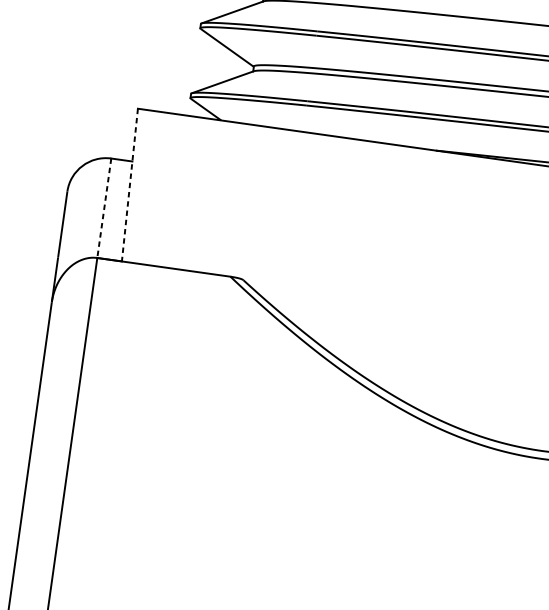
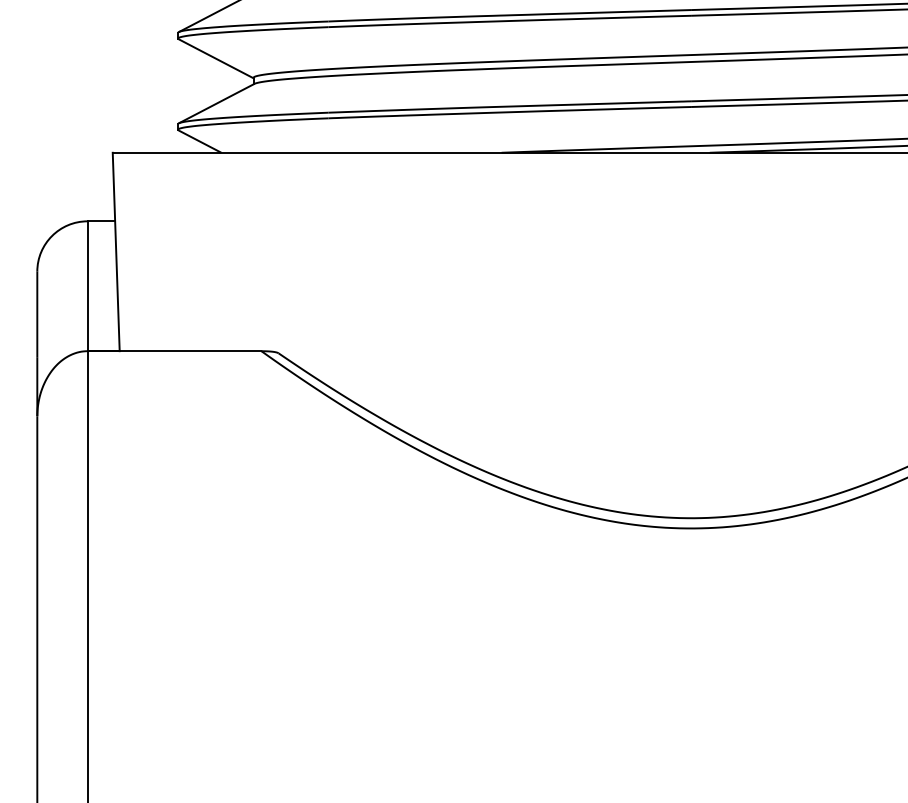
line: (130, 185) -> (116, 252), dashed -> solid
line: (104, 208) -> (87, 286), dashed -> solid

